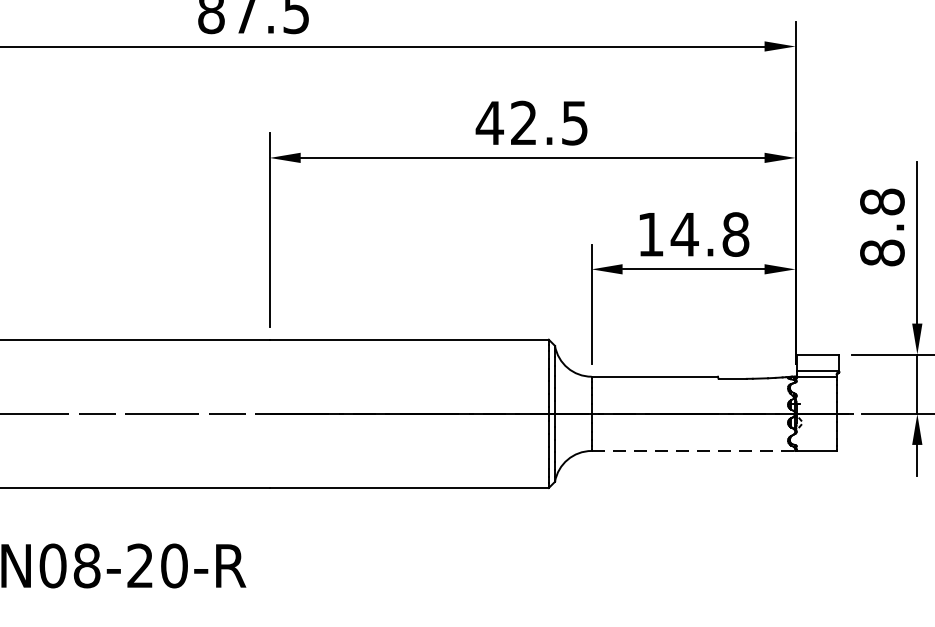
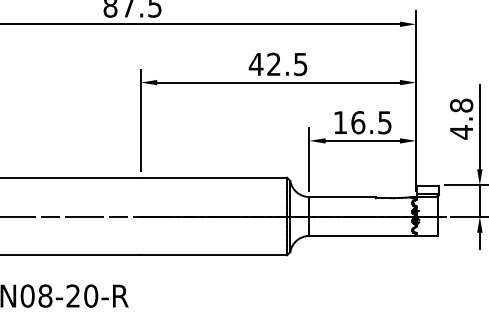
text: (708, 234) -> (370, 122), 14.8 -> 16.5
text: (882, 253) -> (461, 132), 8.8 -> 4.8
line: (694, 450) -> (363, 235), dashed -> solid

